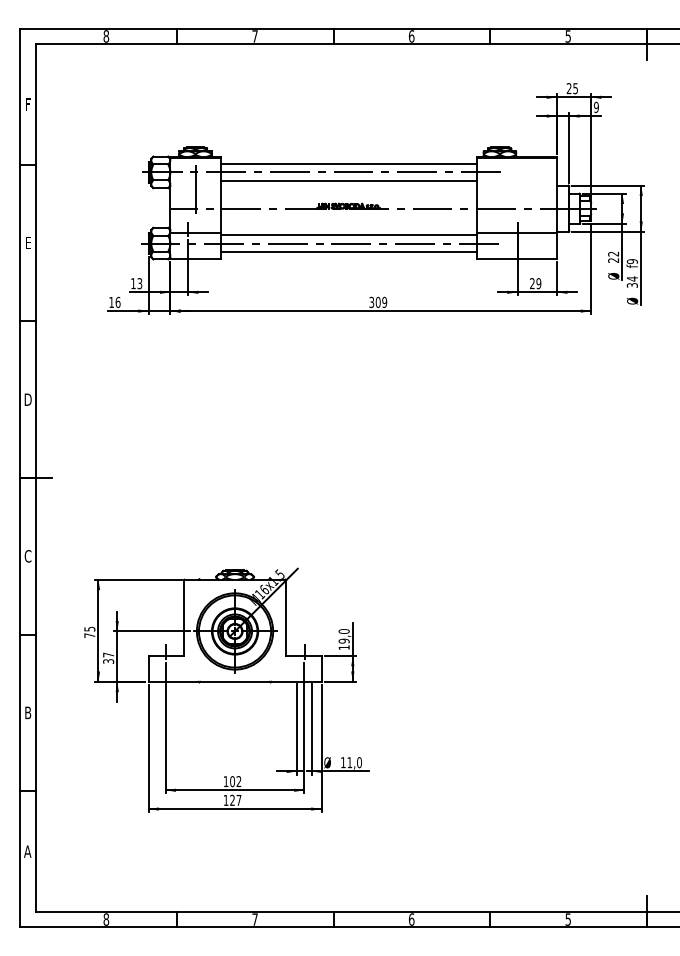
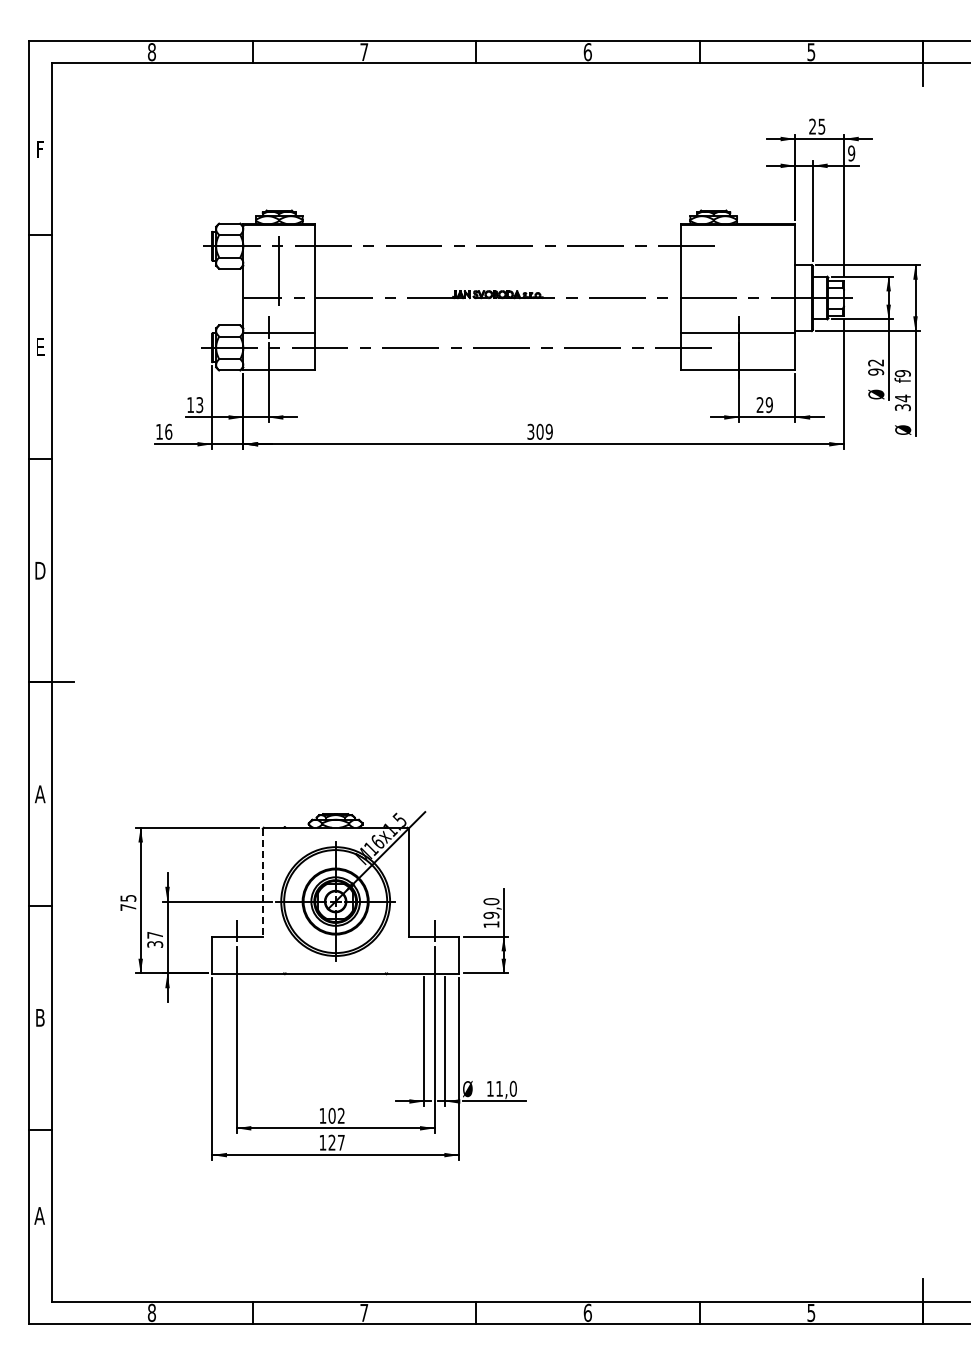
line: (348, 164) -> (497, 234), removed
line: (348, 180) -> (497, 257), removed
line: (348, 235) -> (497, 336), removed
line: (348, 251) -> (497, 359), removed
text: (613, 260) -> (876, 371), 22 -> 92
text: (27, 556) -> (39, 794), C -> A
line: (183, 618) -> (262, 882), solid -> dashed

